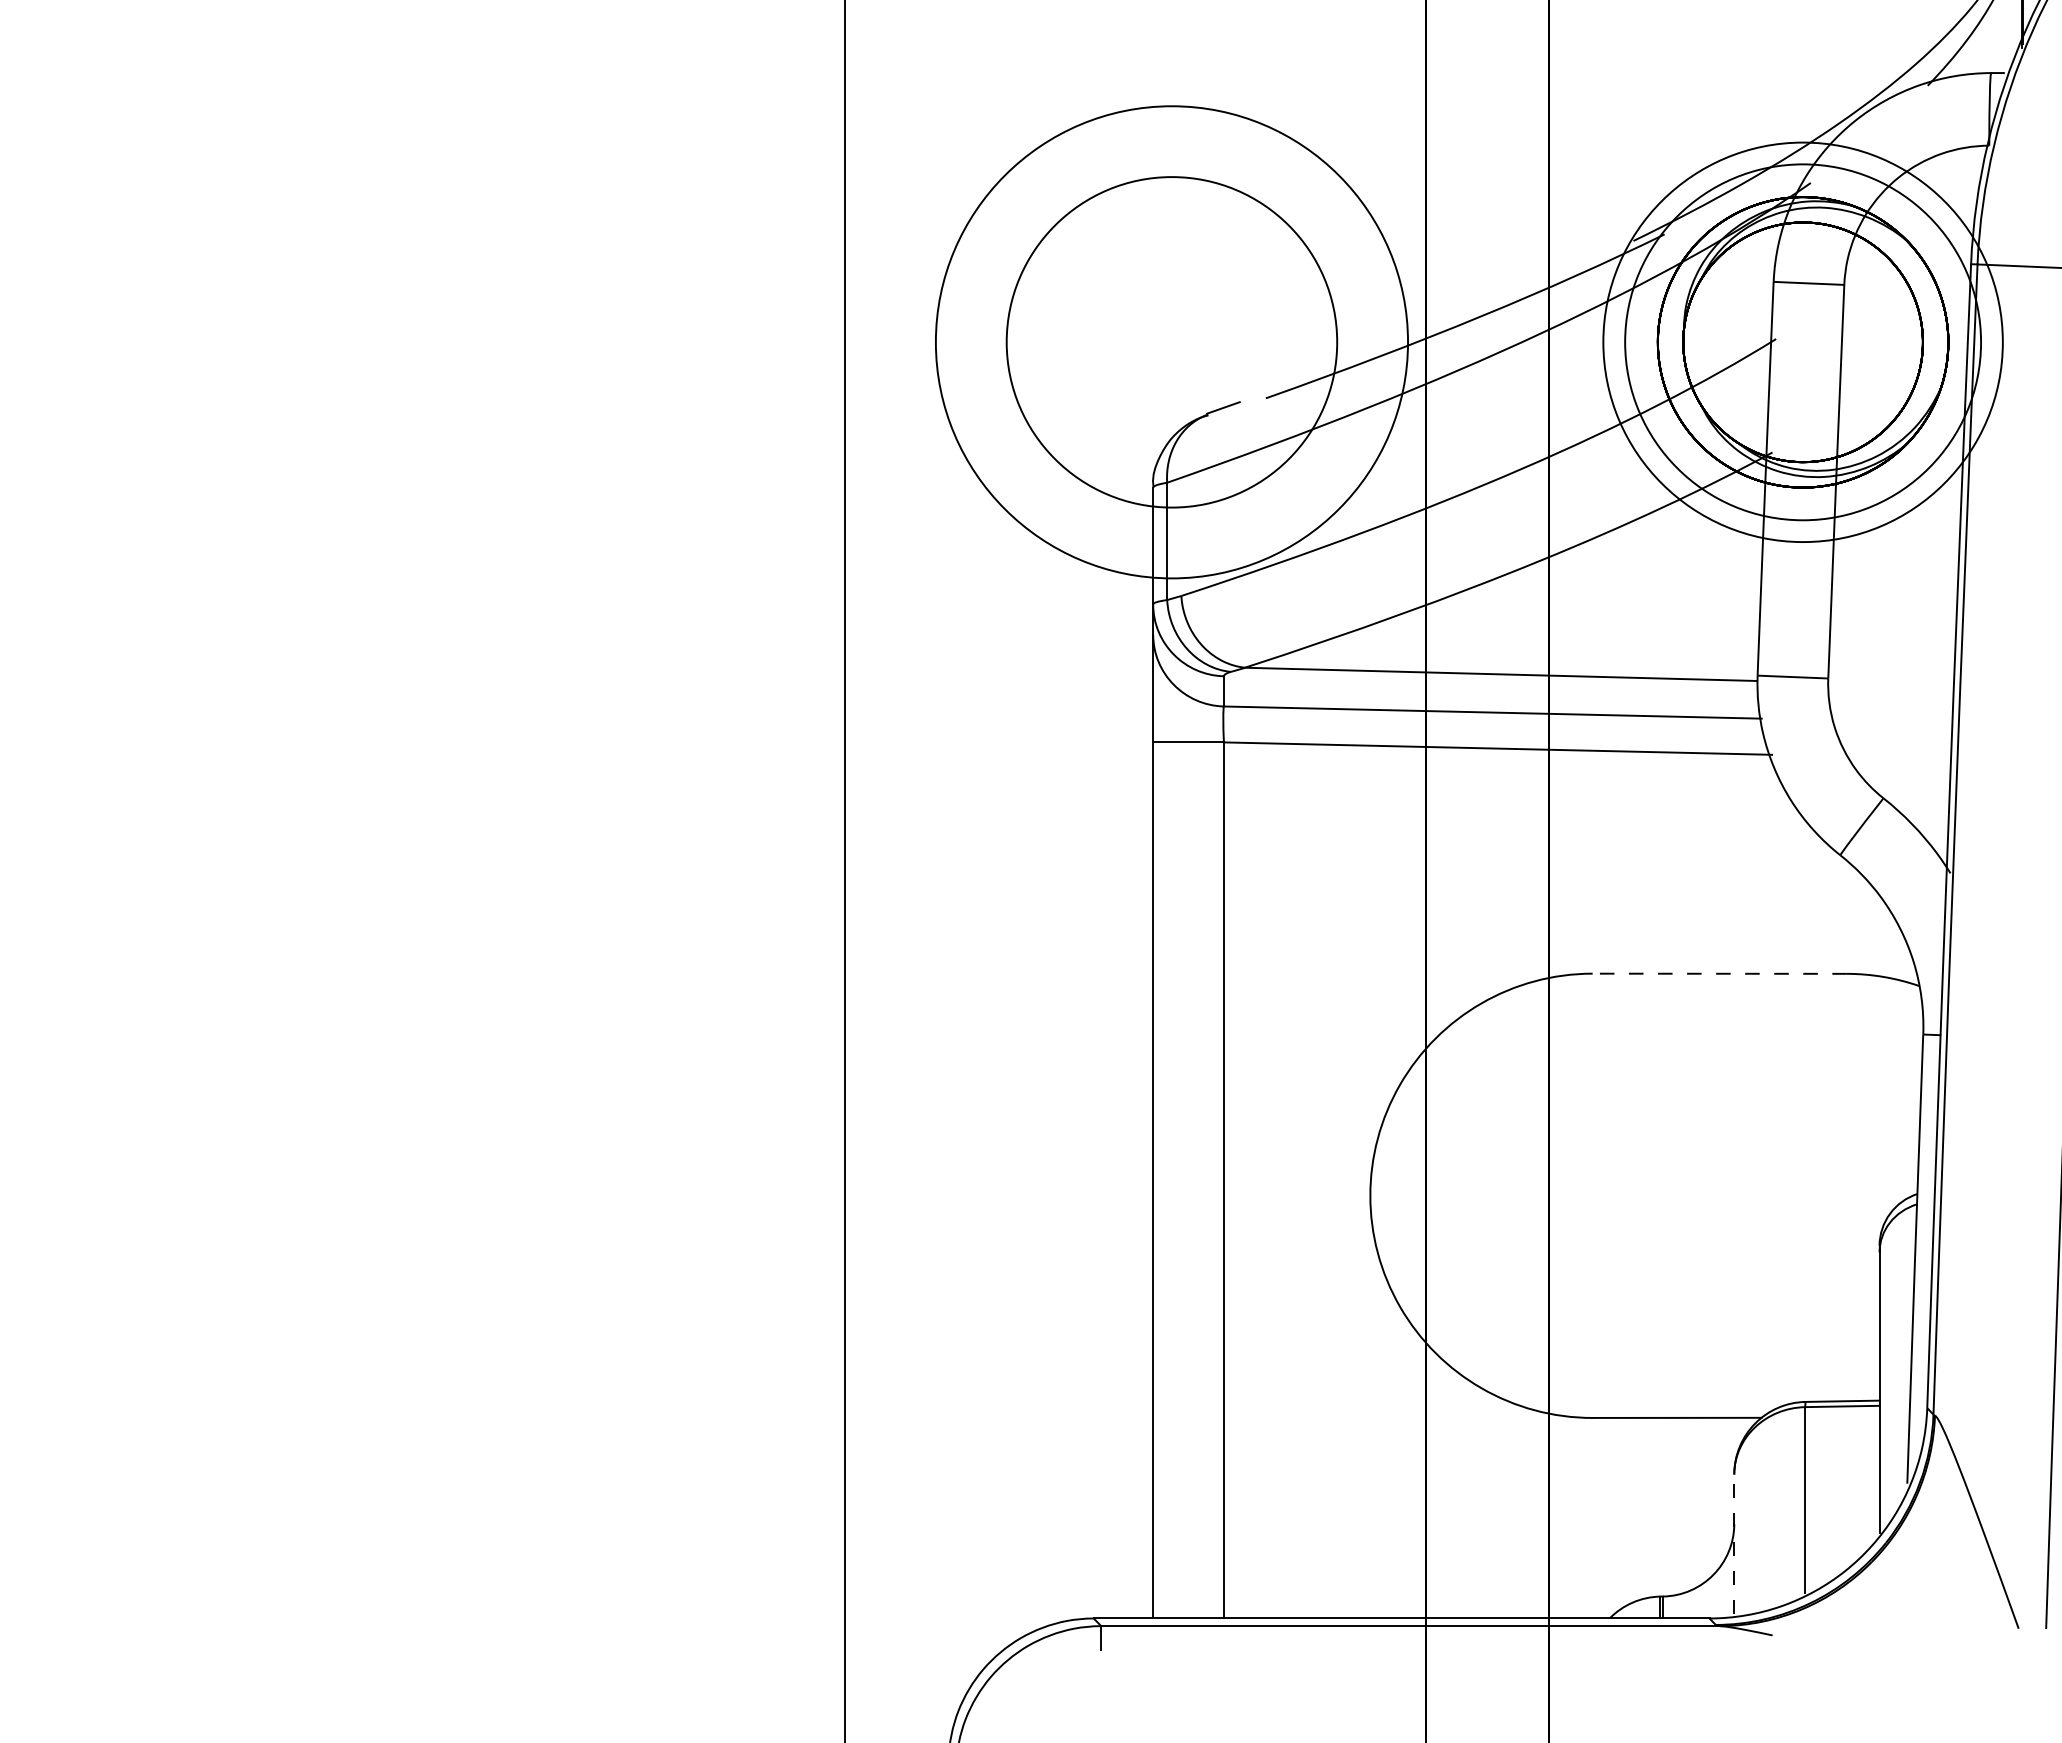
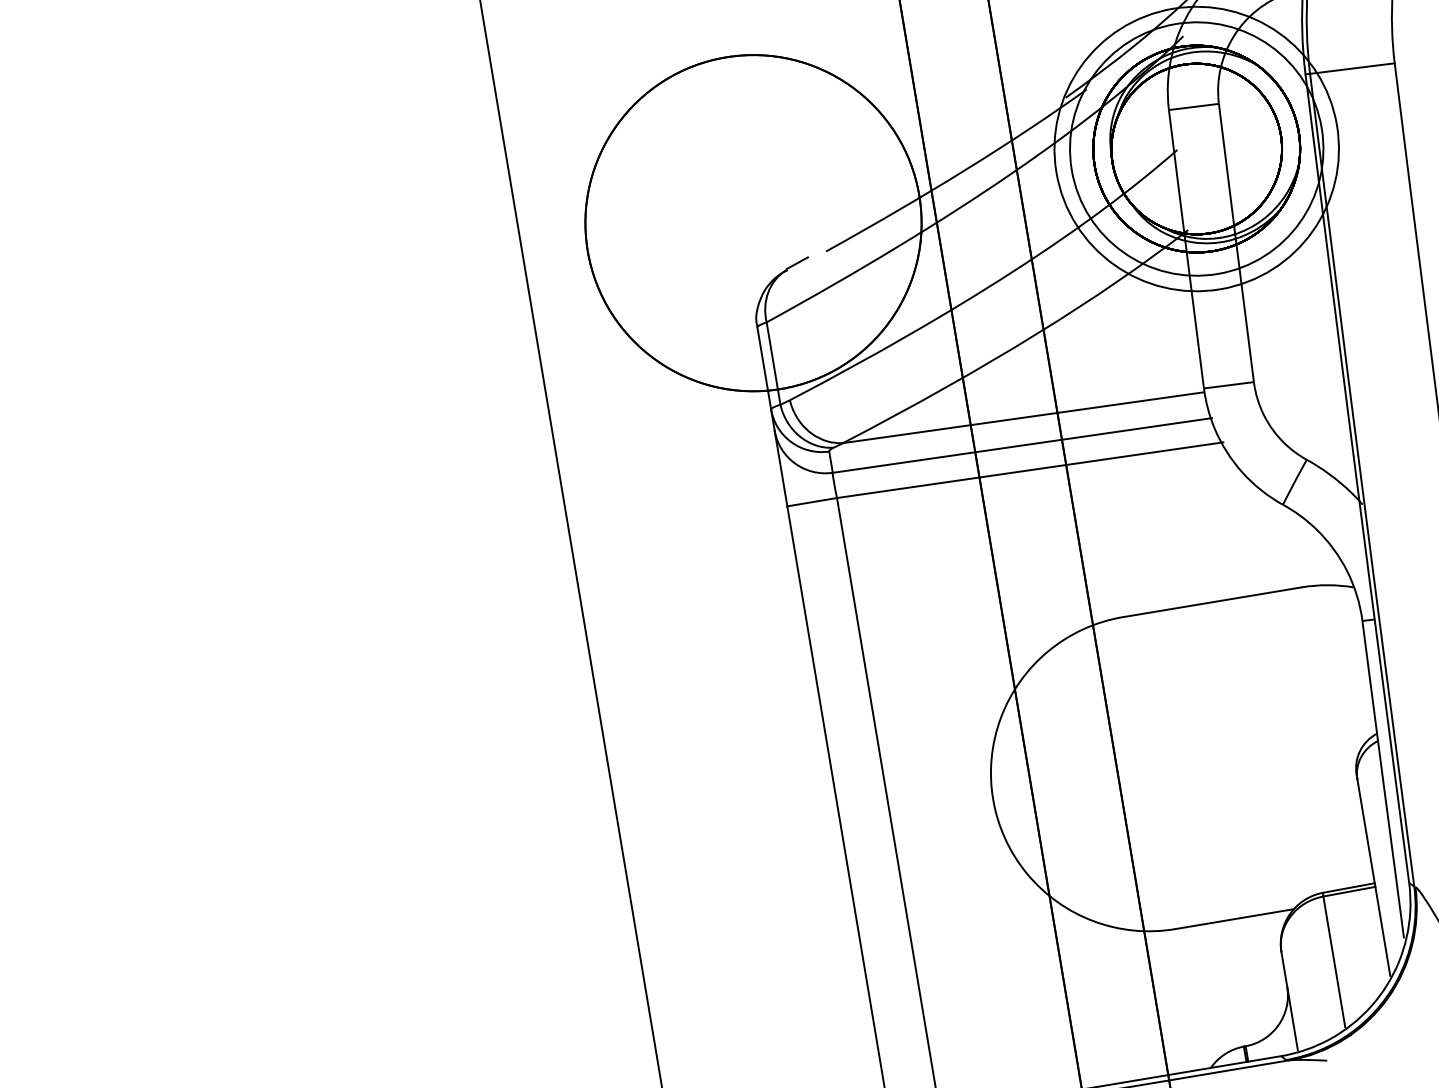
circle: (1171, 342) -> (753, 223), size x1.43
line: (1719, 973) -> (1212, 602), dashed -> solid
line: (1734, 1544) -> (1289, 1001), dashed -> solid

